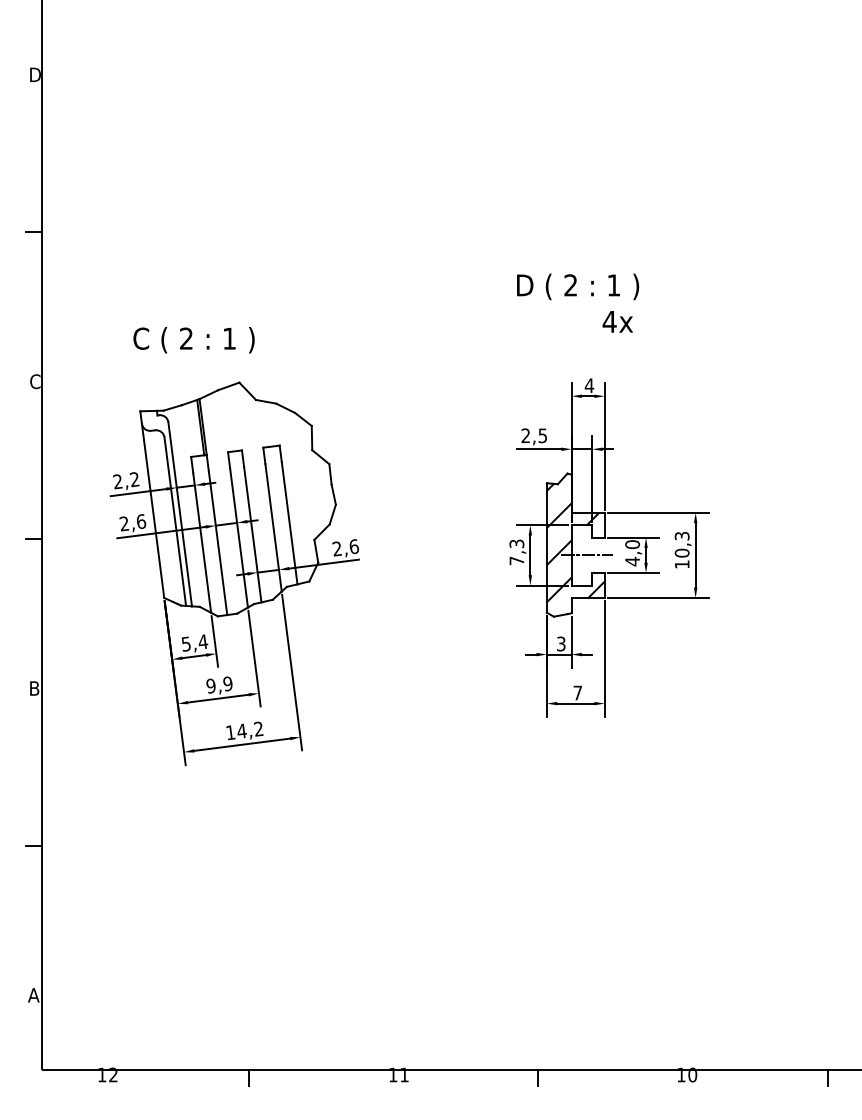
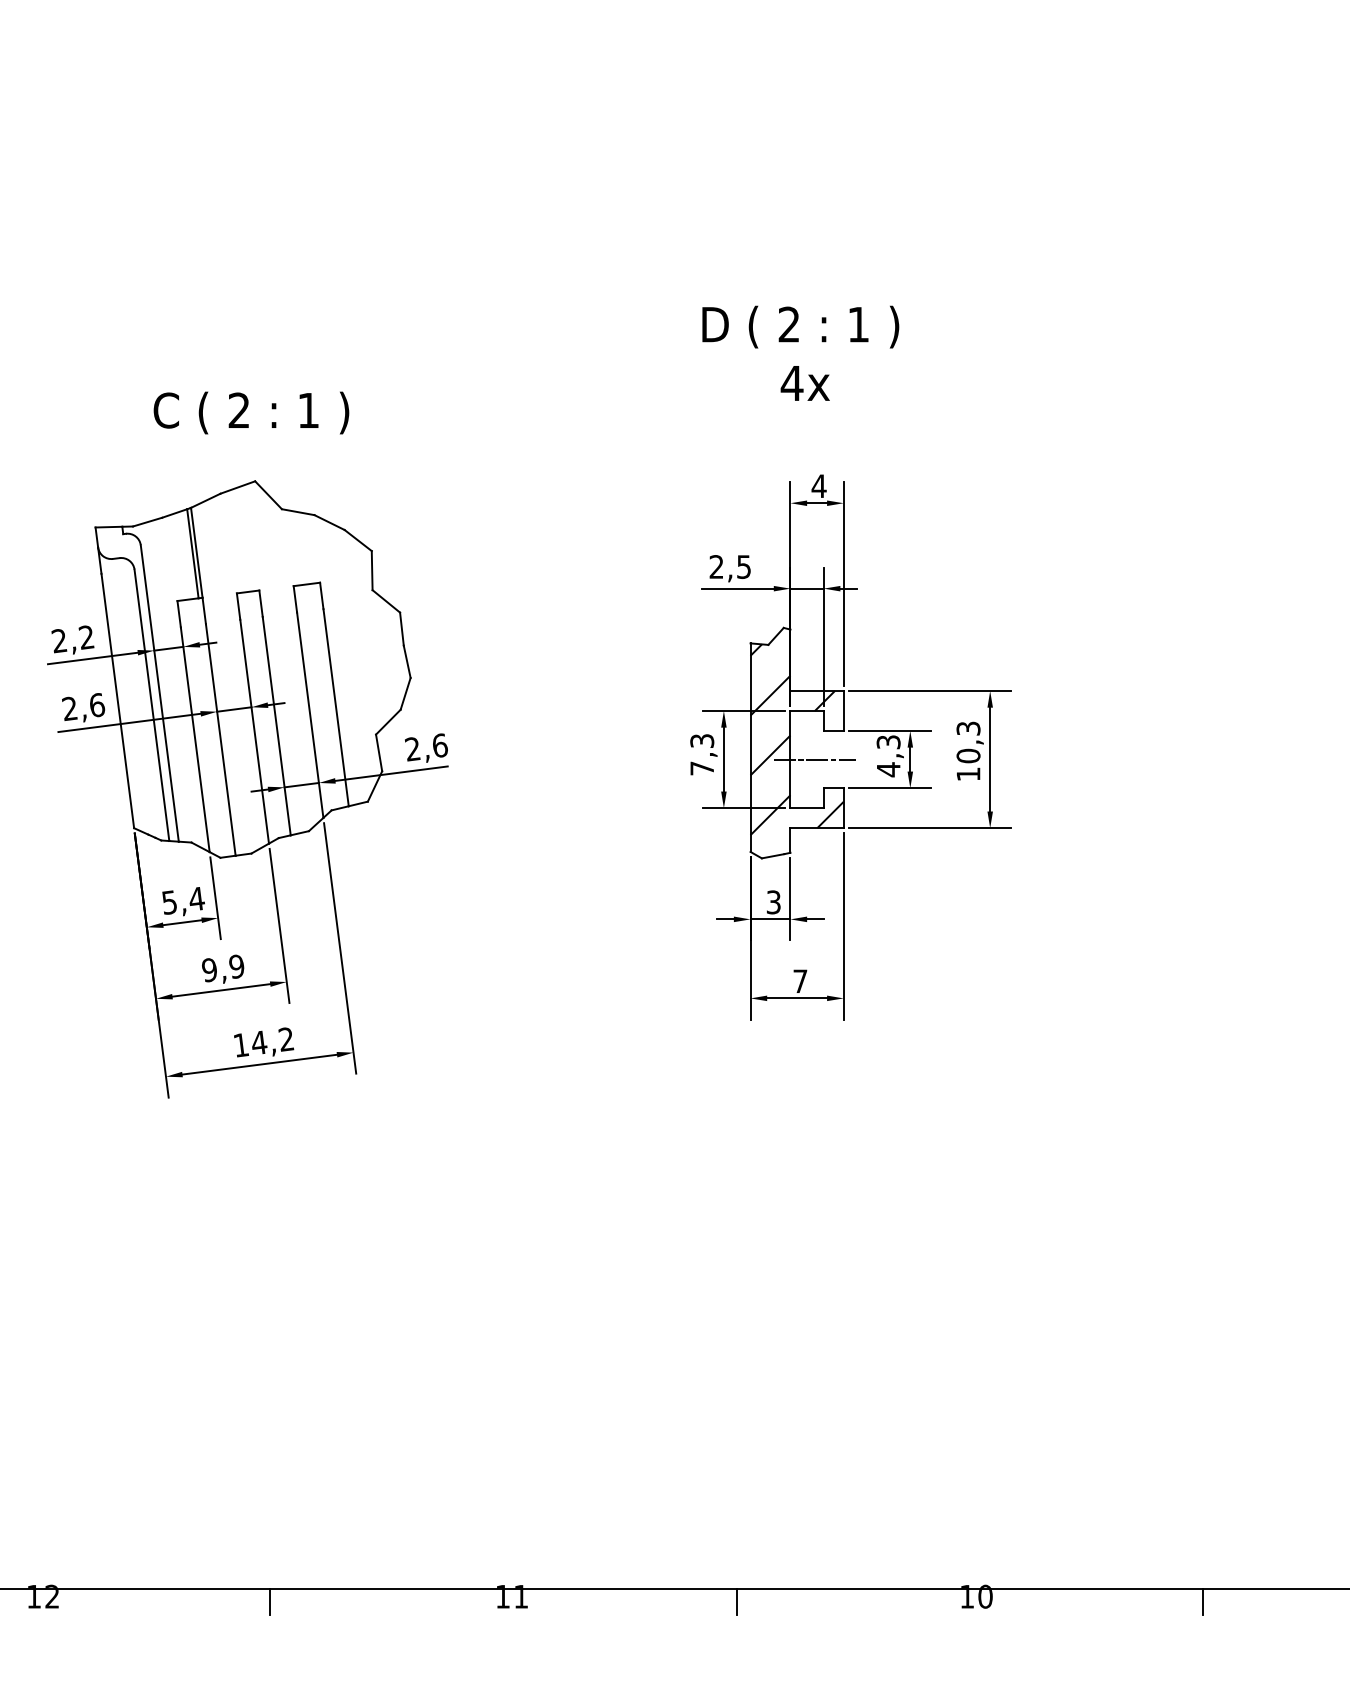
text: (617, 321) -> (804, 382), moved
text: (193, 340) -> (250, 413), moved
text: (632, 544) -> (888, 742), 4,0 -> 4,3

